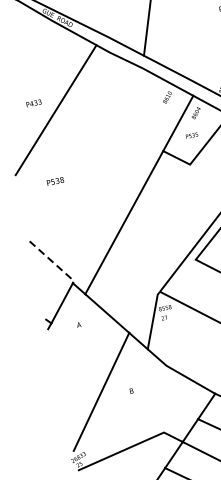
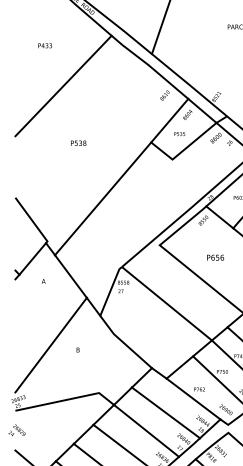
text: (33, 103) -> (44, 45), moved
text: (55, 180) -> (78, 142), moved
line: (53, 263) -> (32, 221), dashed -> solid

